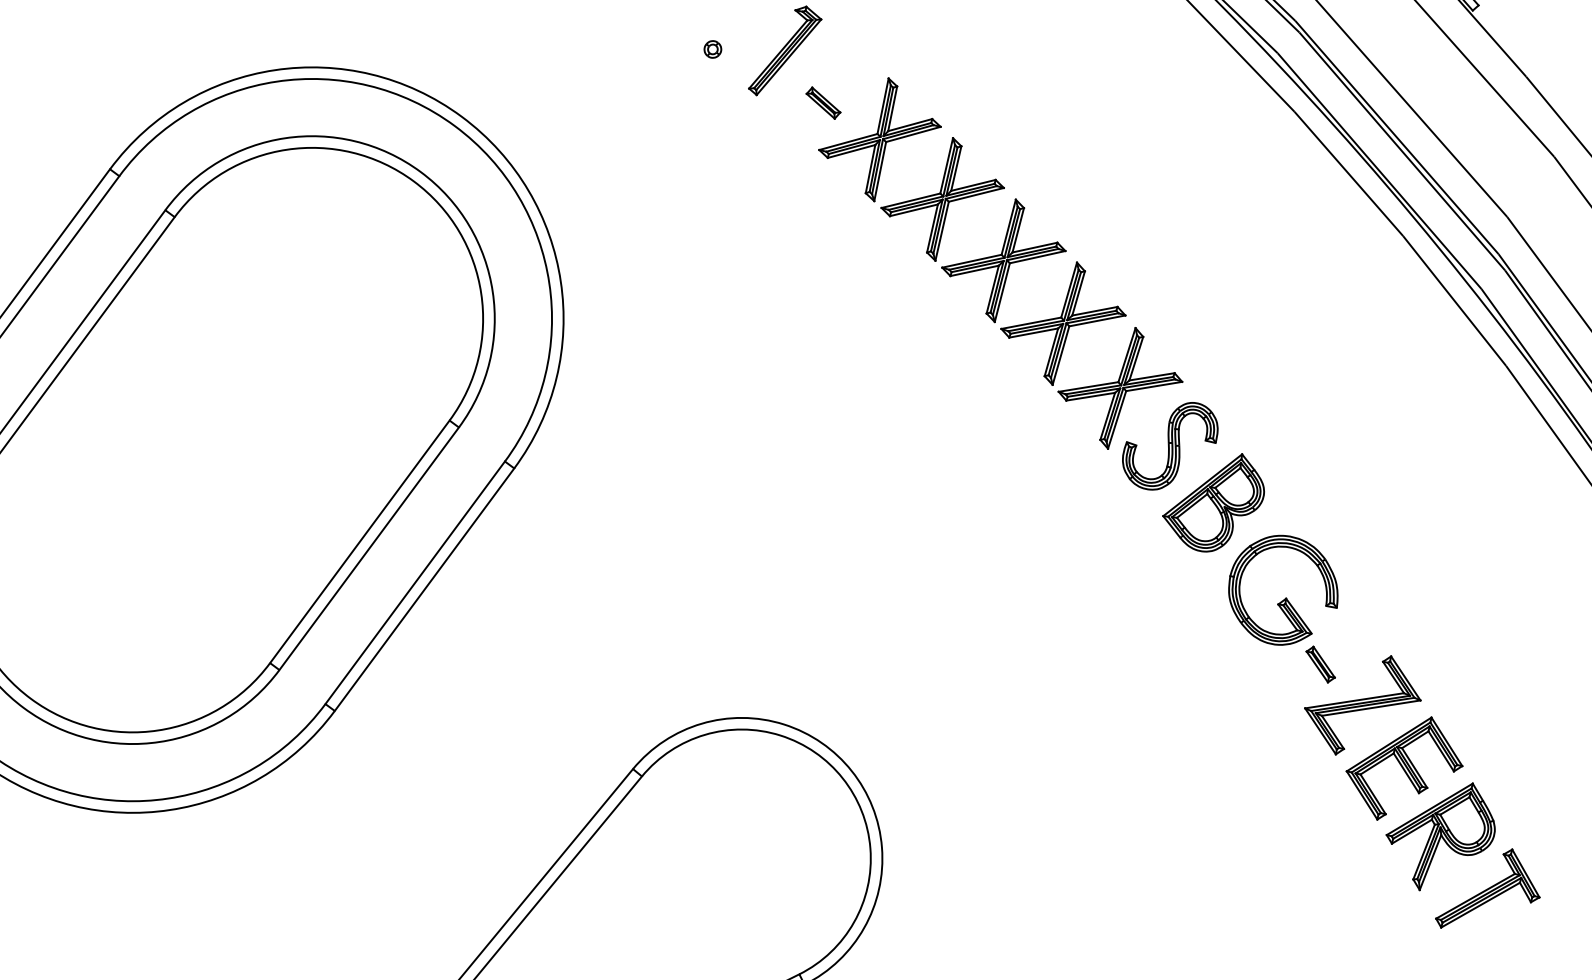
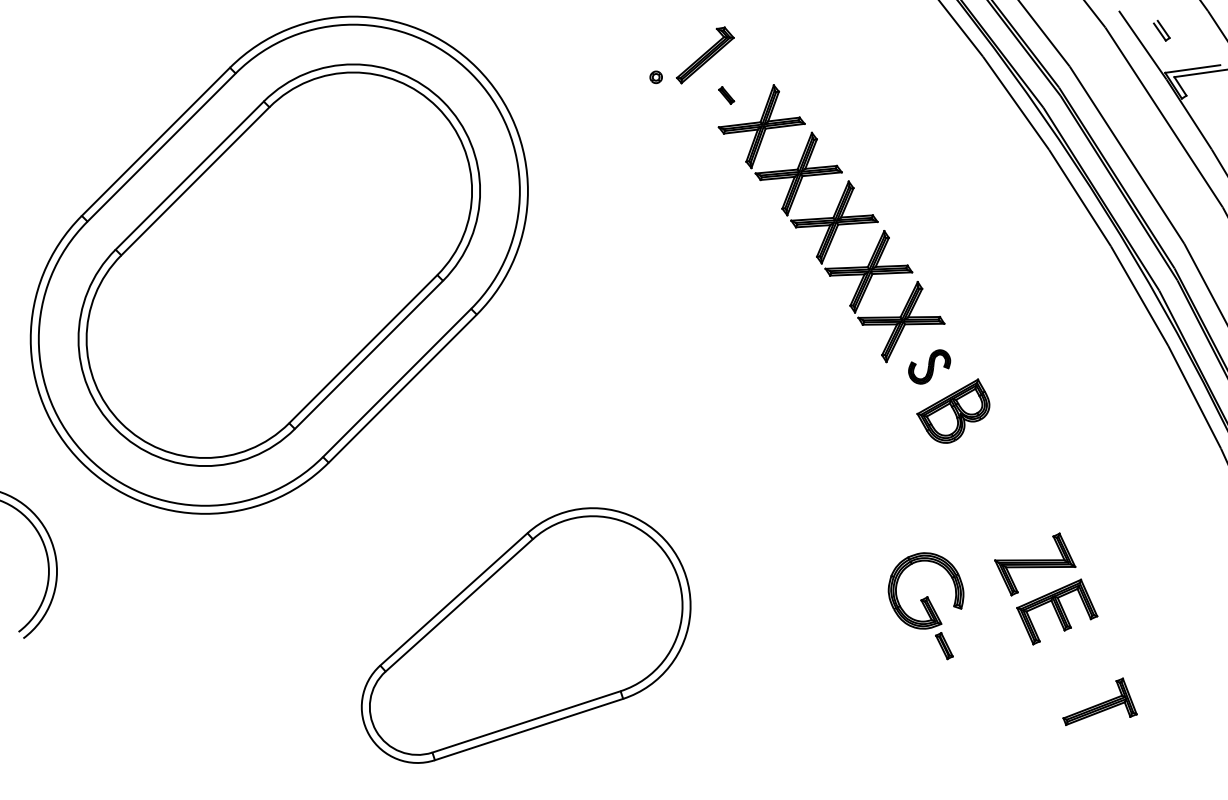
part: (711, 49) -> (655, 77), moved
part: (823, 103) -> (726, 95), size x0.7
part: (1170, 445) -> (929, 366), size x0.6
part: (1285, 612) -> (925, 606), moved
part: (1441, 837) -> (1075, 663), removed

